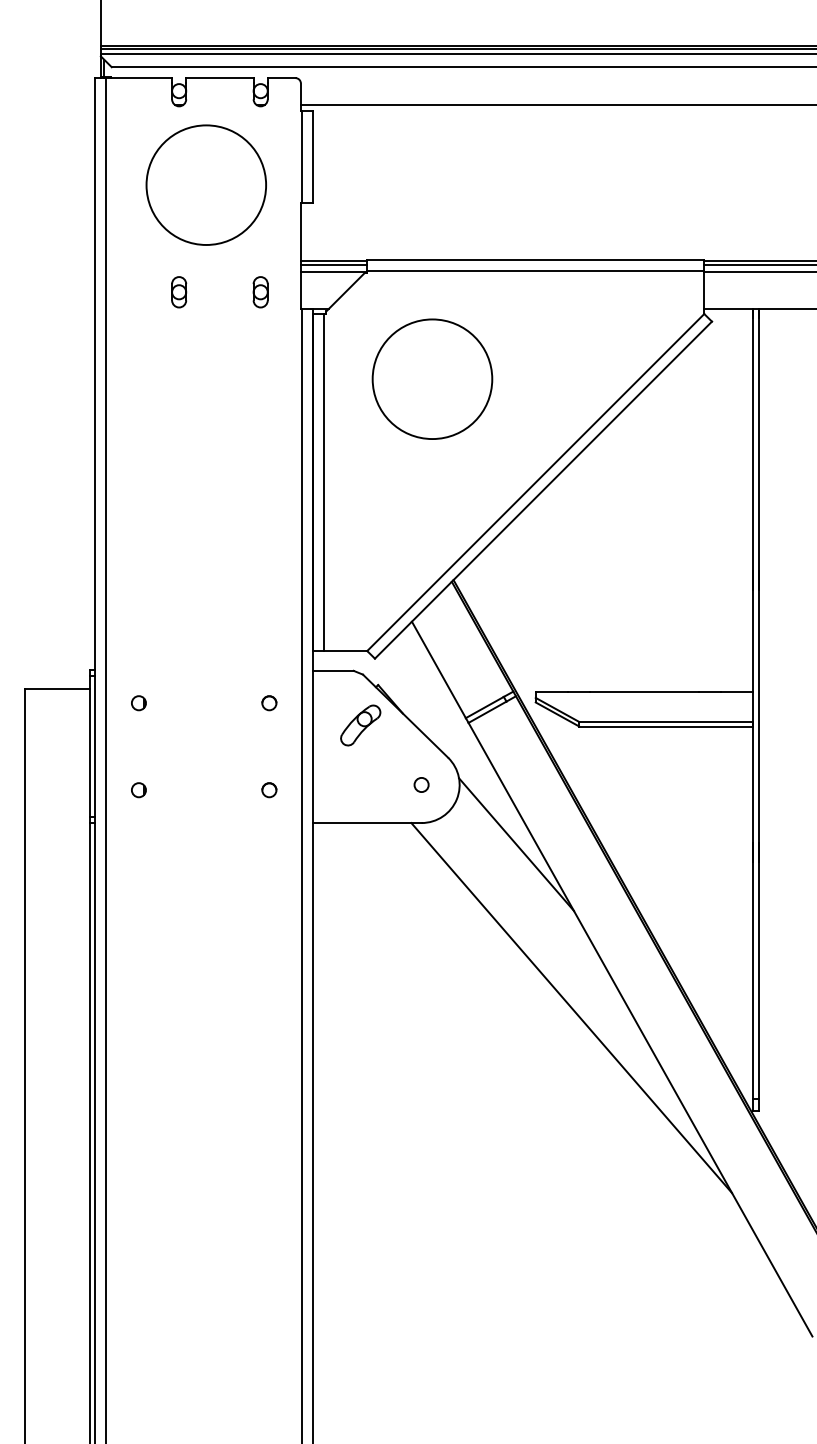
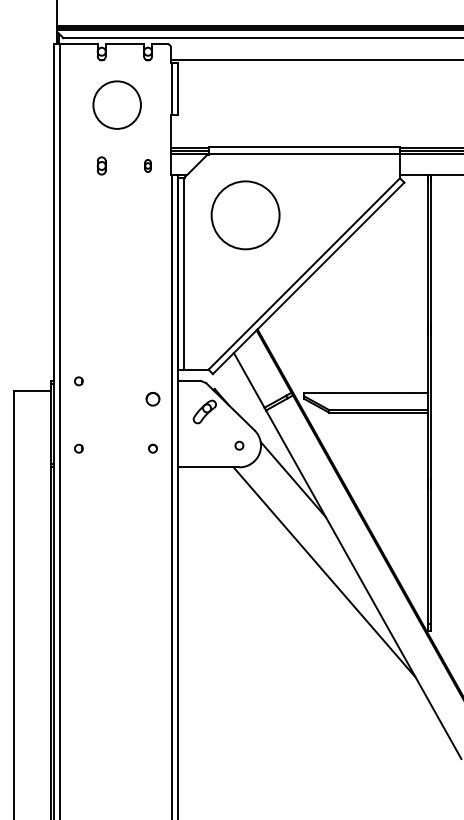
circle: (206, 185) -> (117, 105), size x0.7
part: (259, 291) -> (147, 165), size x0.7
part: (138, 703) -> (78, 381), moved
part: (268, 703) -> (152, 399), size x1.6

